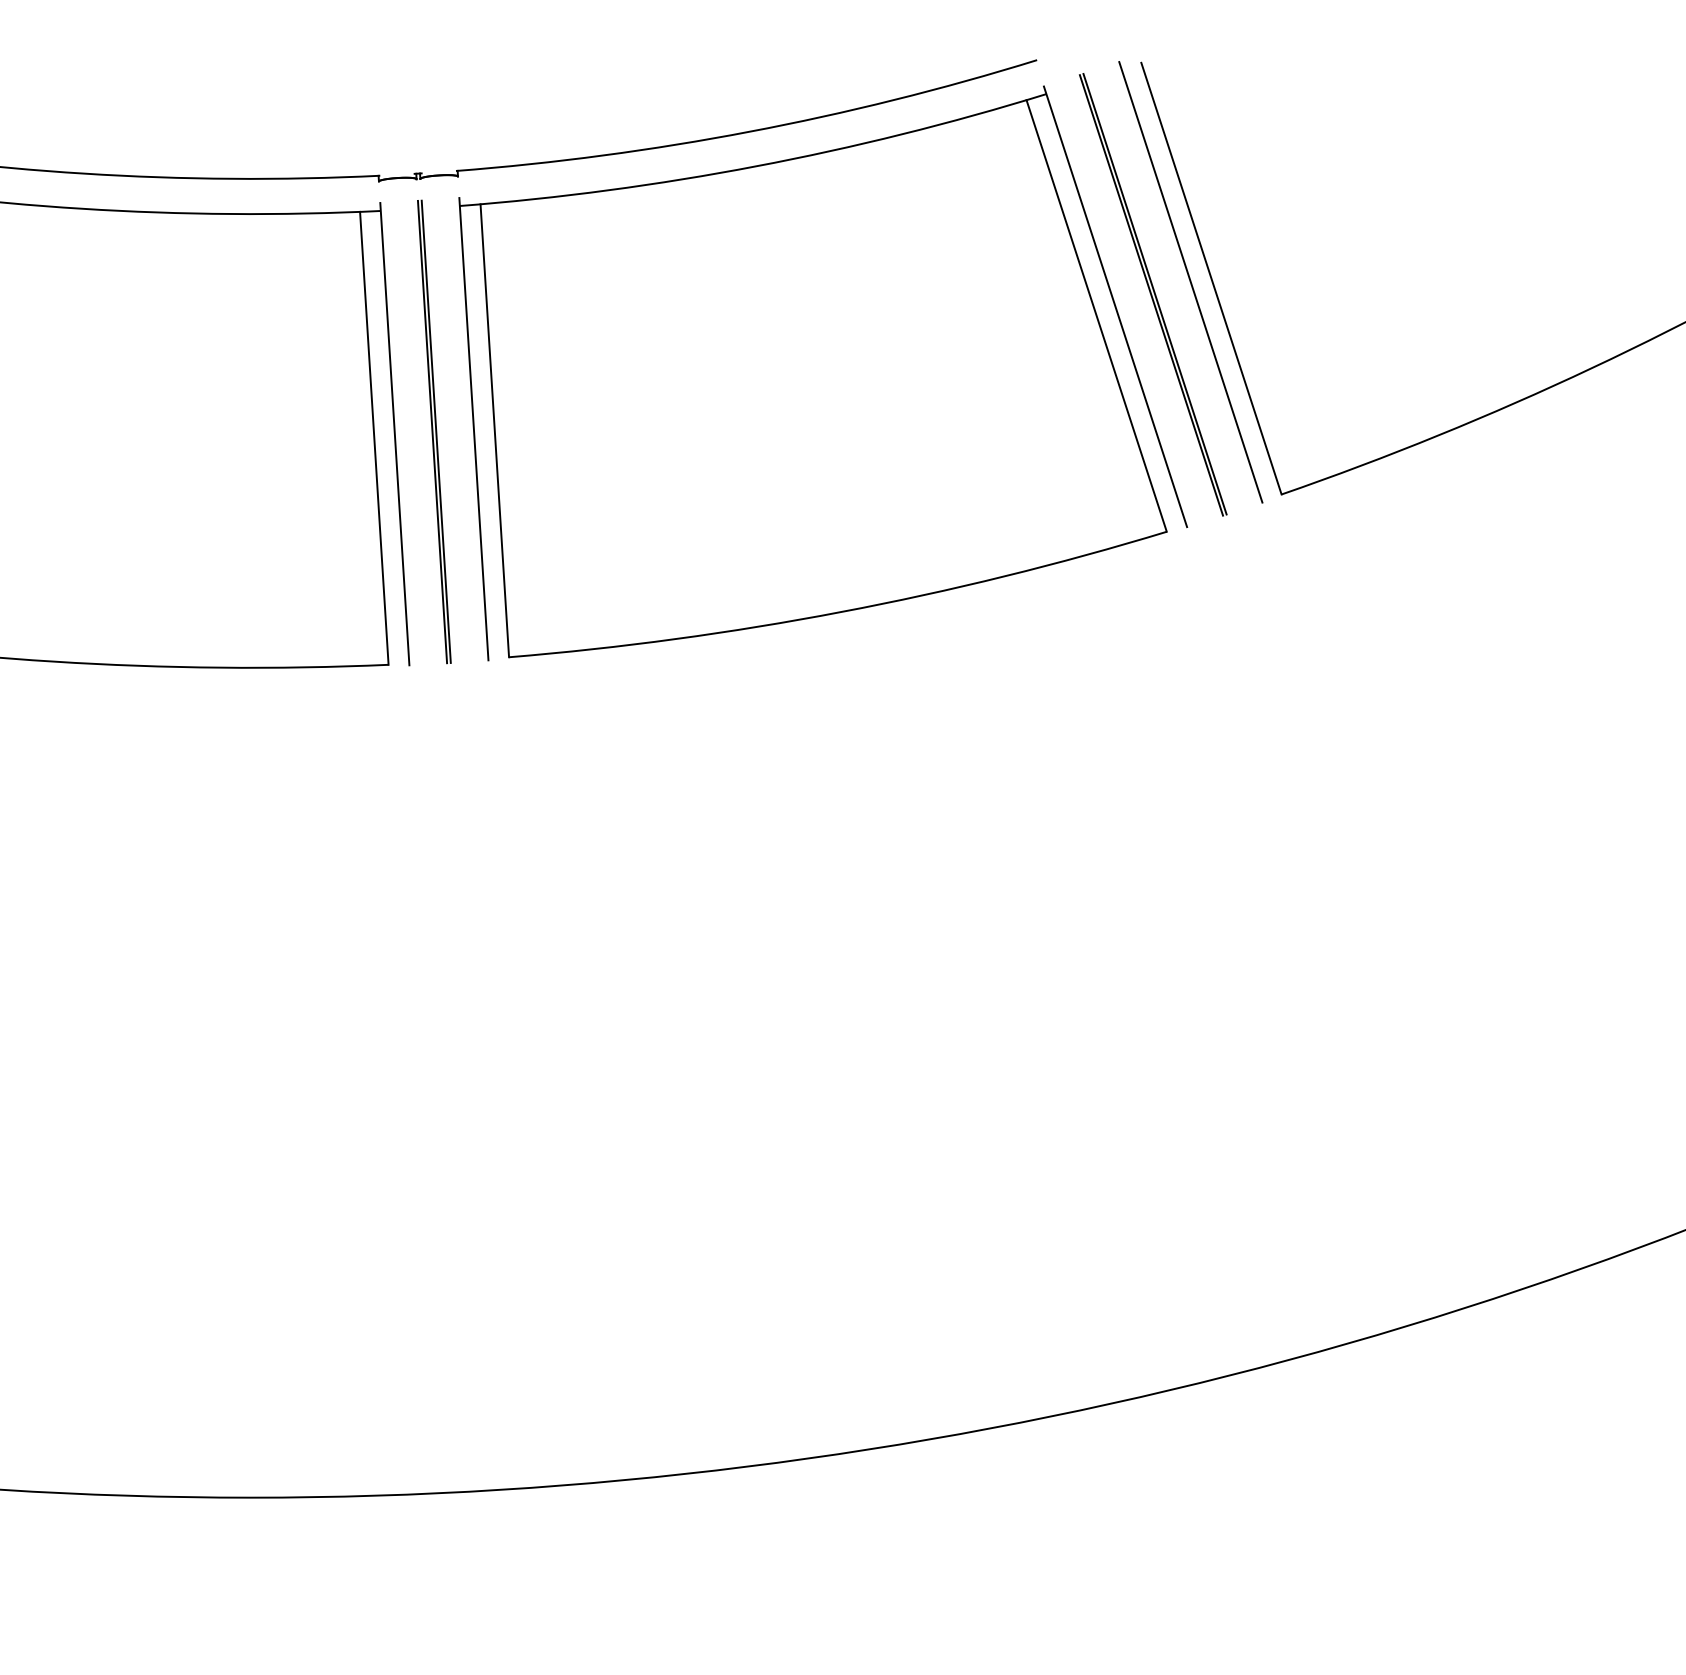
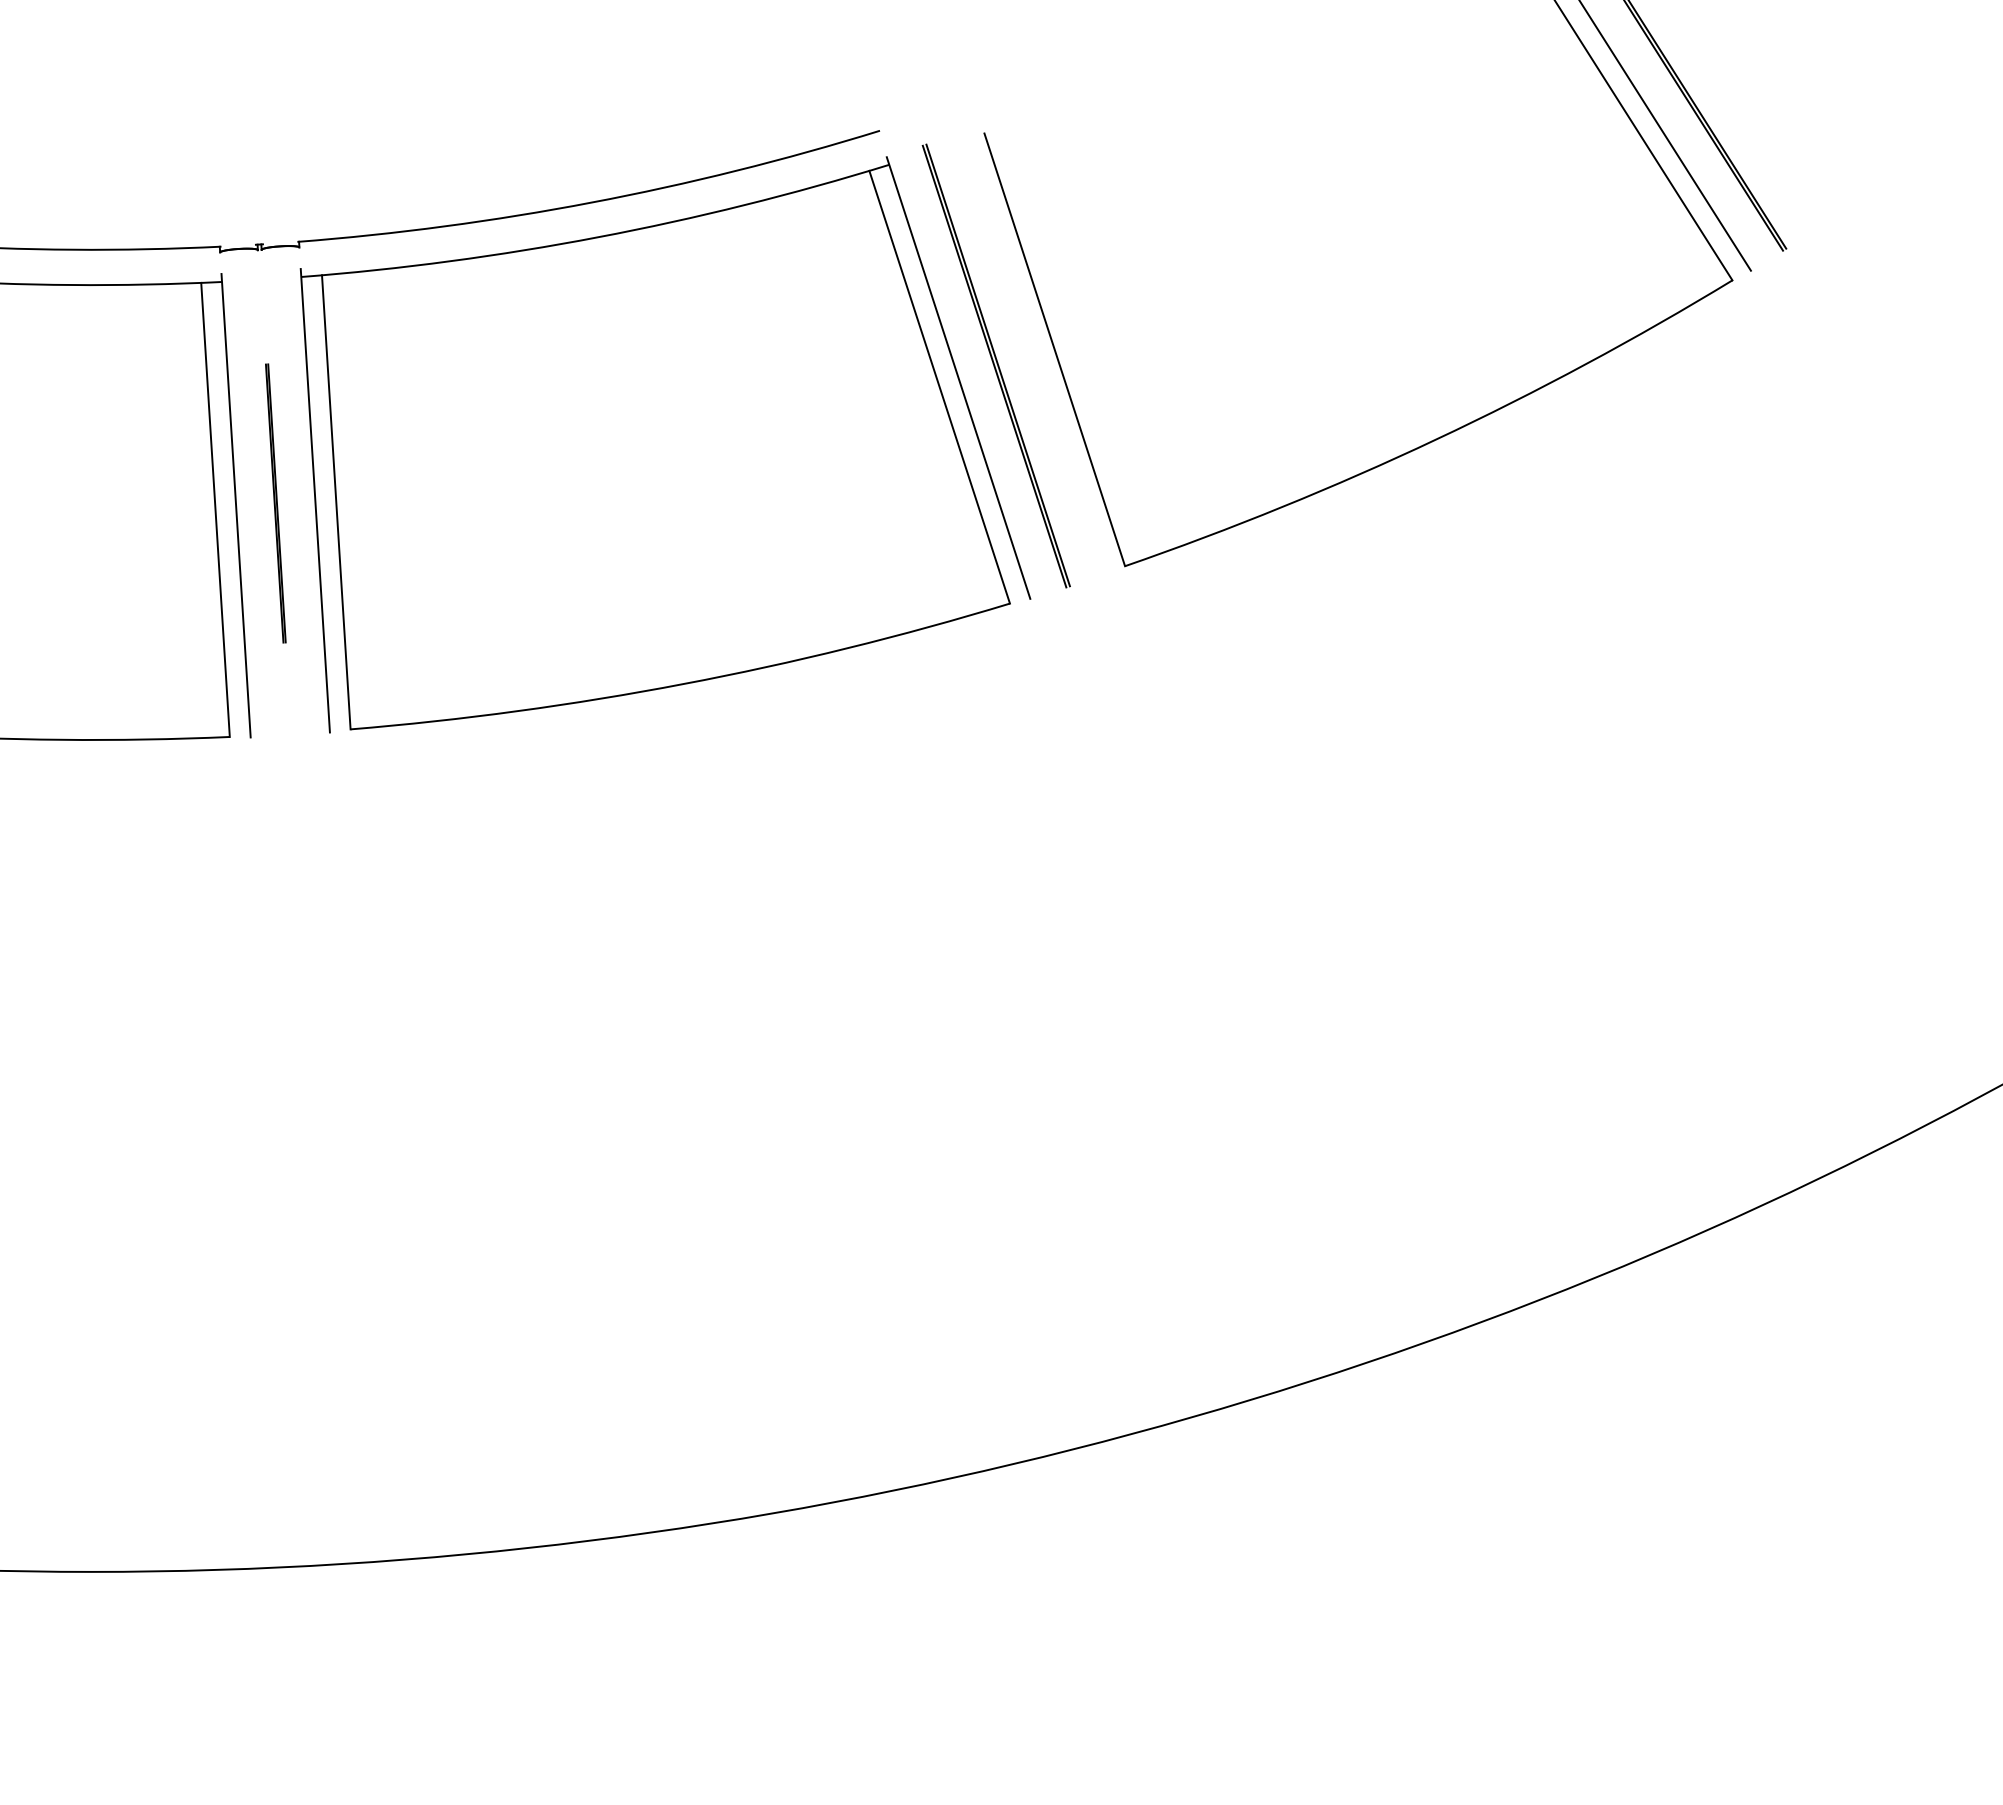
line: (1190, 282) -> (1033, 353), removed
part: (434, 431) -> (275, 503), size x0.6

